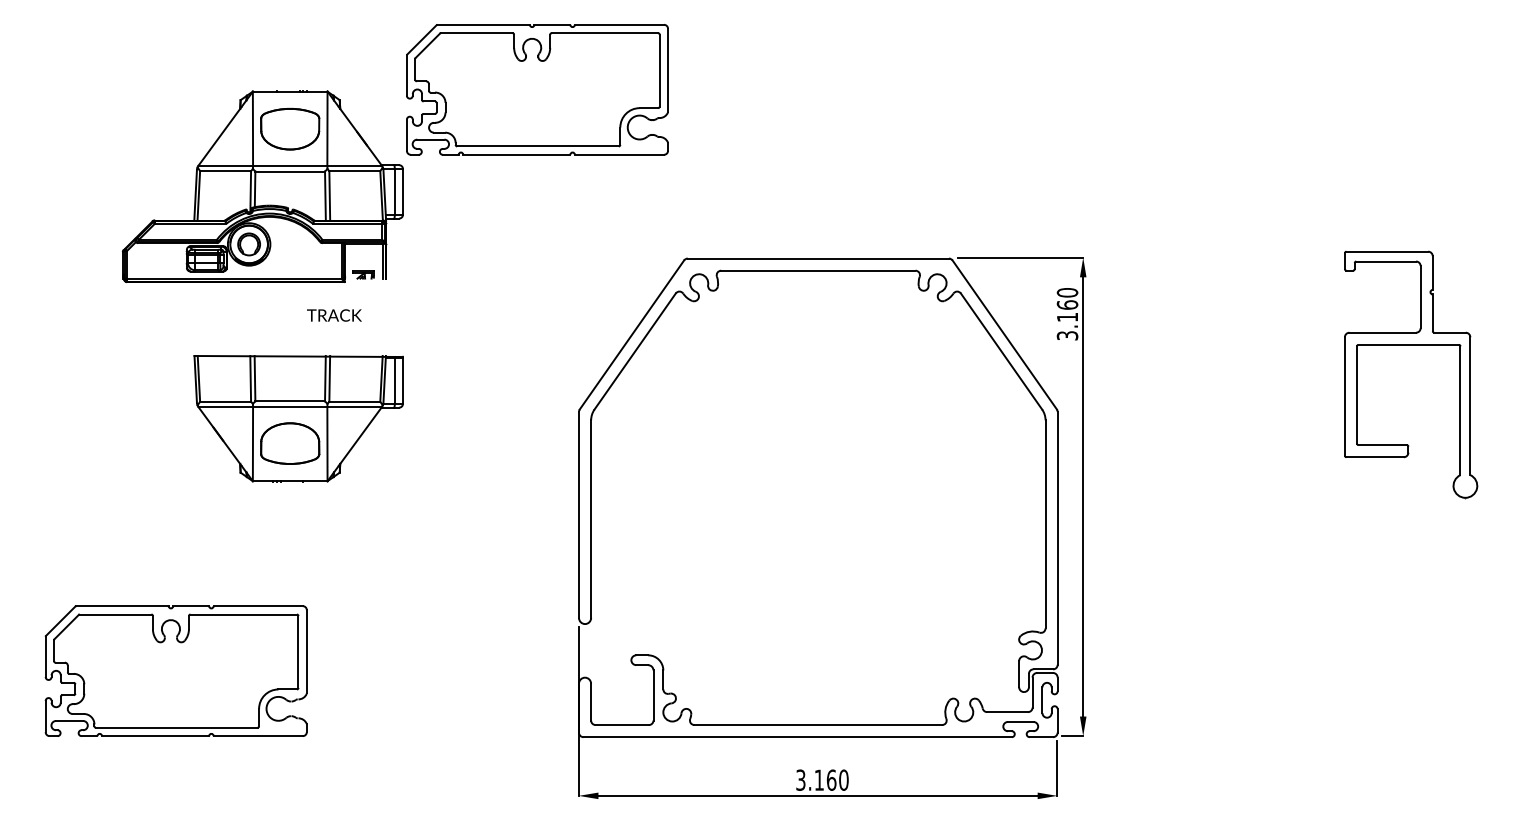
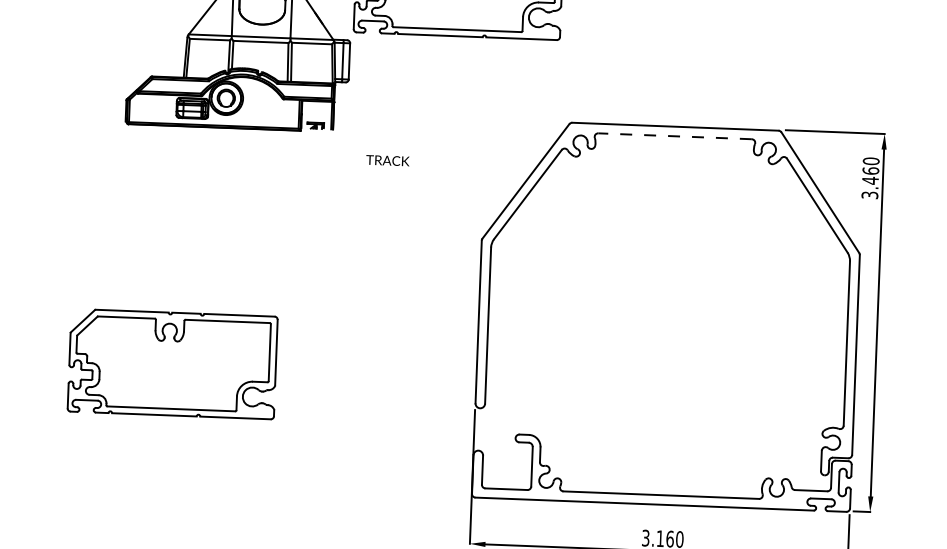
line: (817, 270) -> (674, 136), solid -> dashed
text: (334, 315) -> (387, 160), moved
text: (1067, 317) -> (870, 180), 3.160 -> 3.460
part: (298, 418) -> (260, 237), removed
part: (175, 670) -> (172, 363), moved

